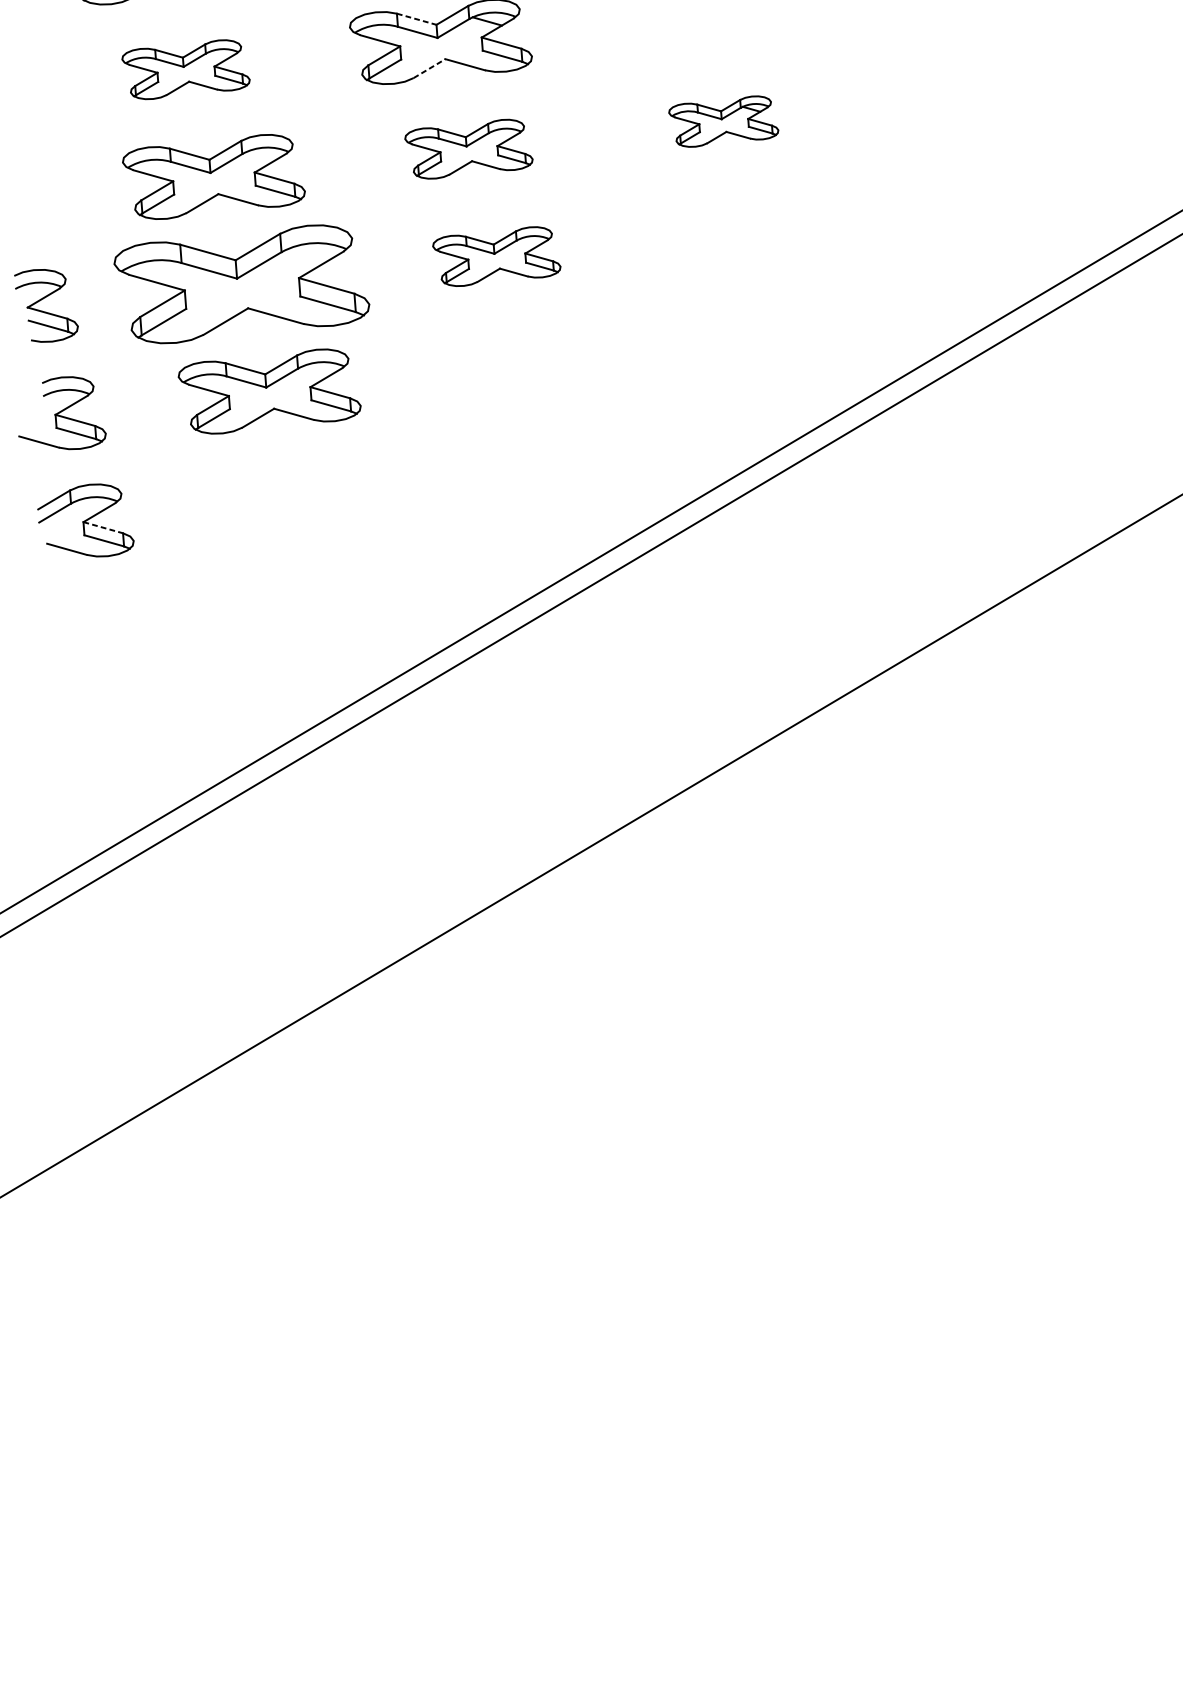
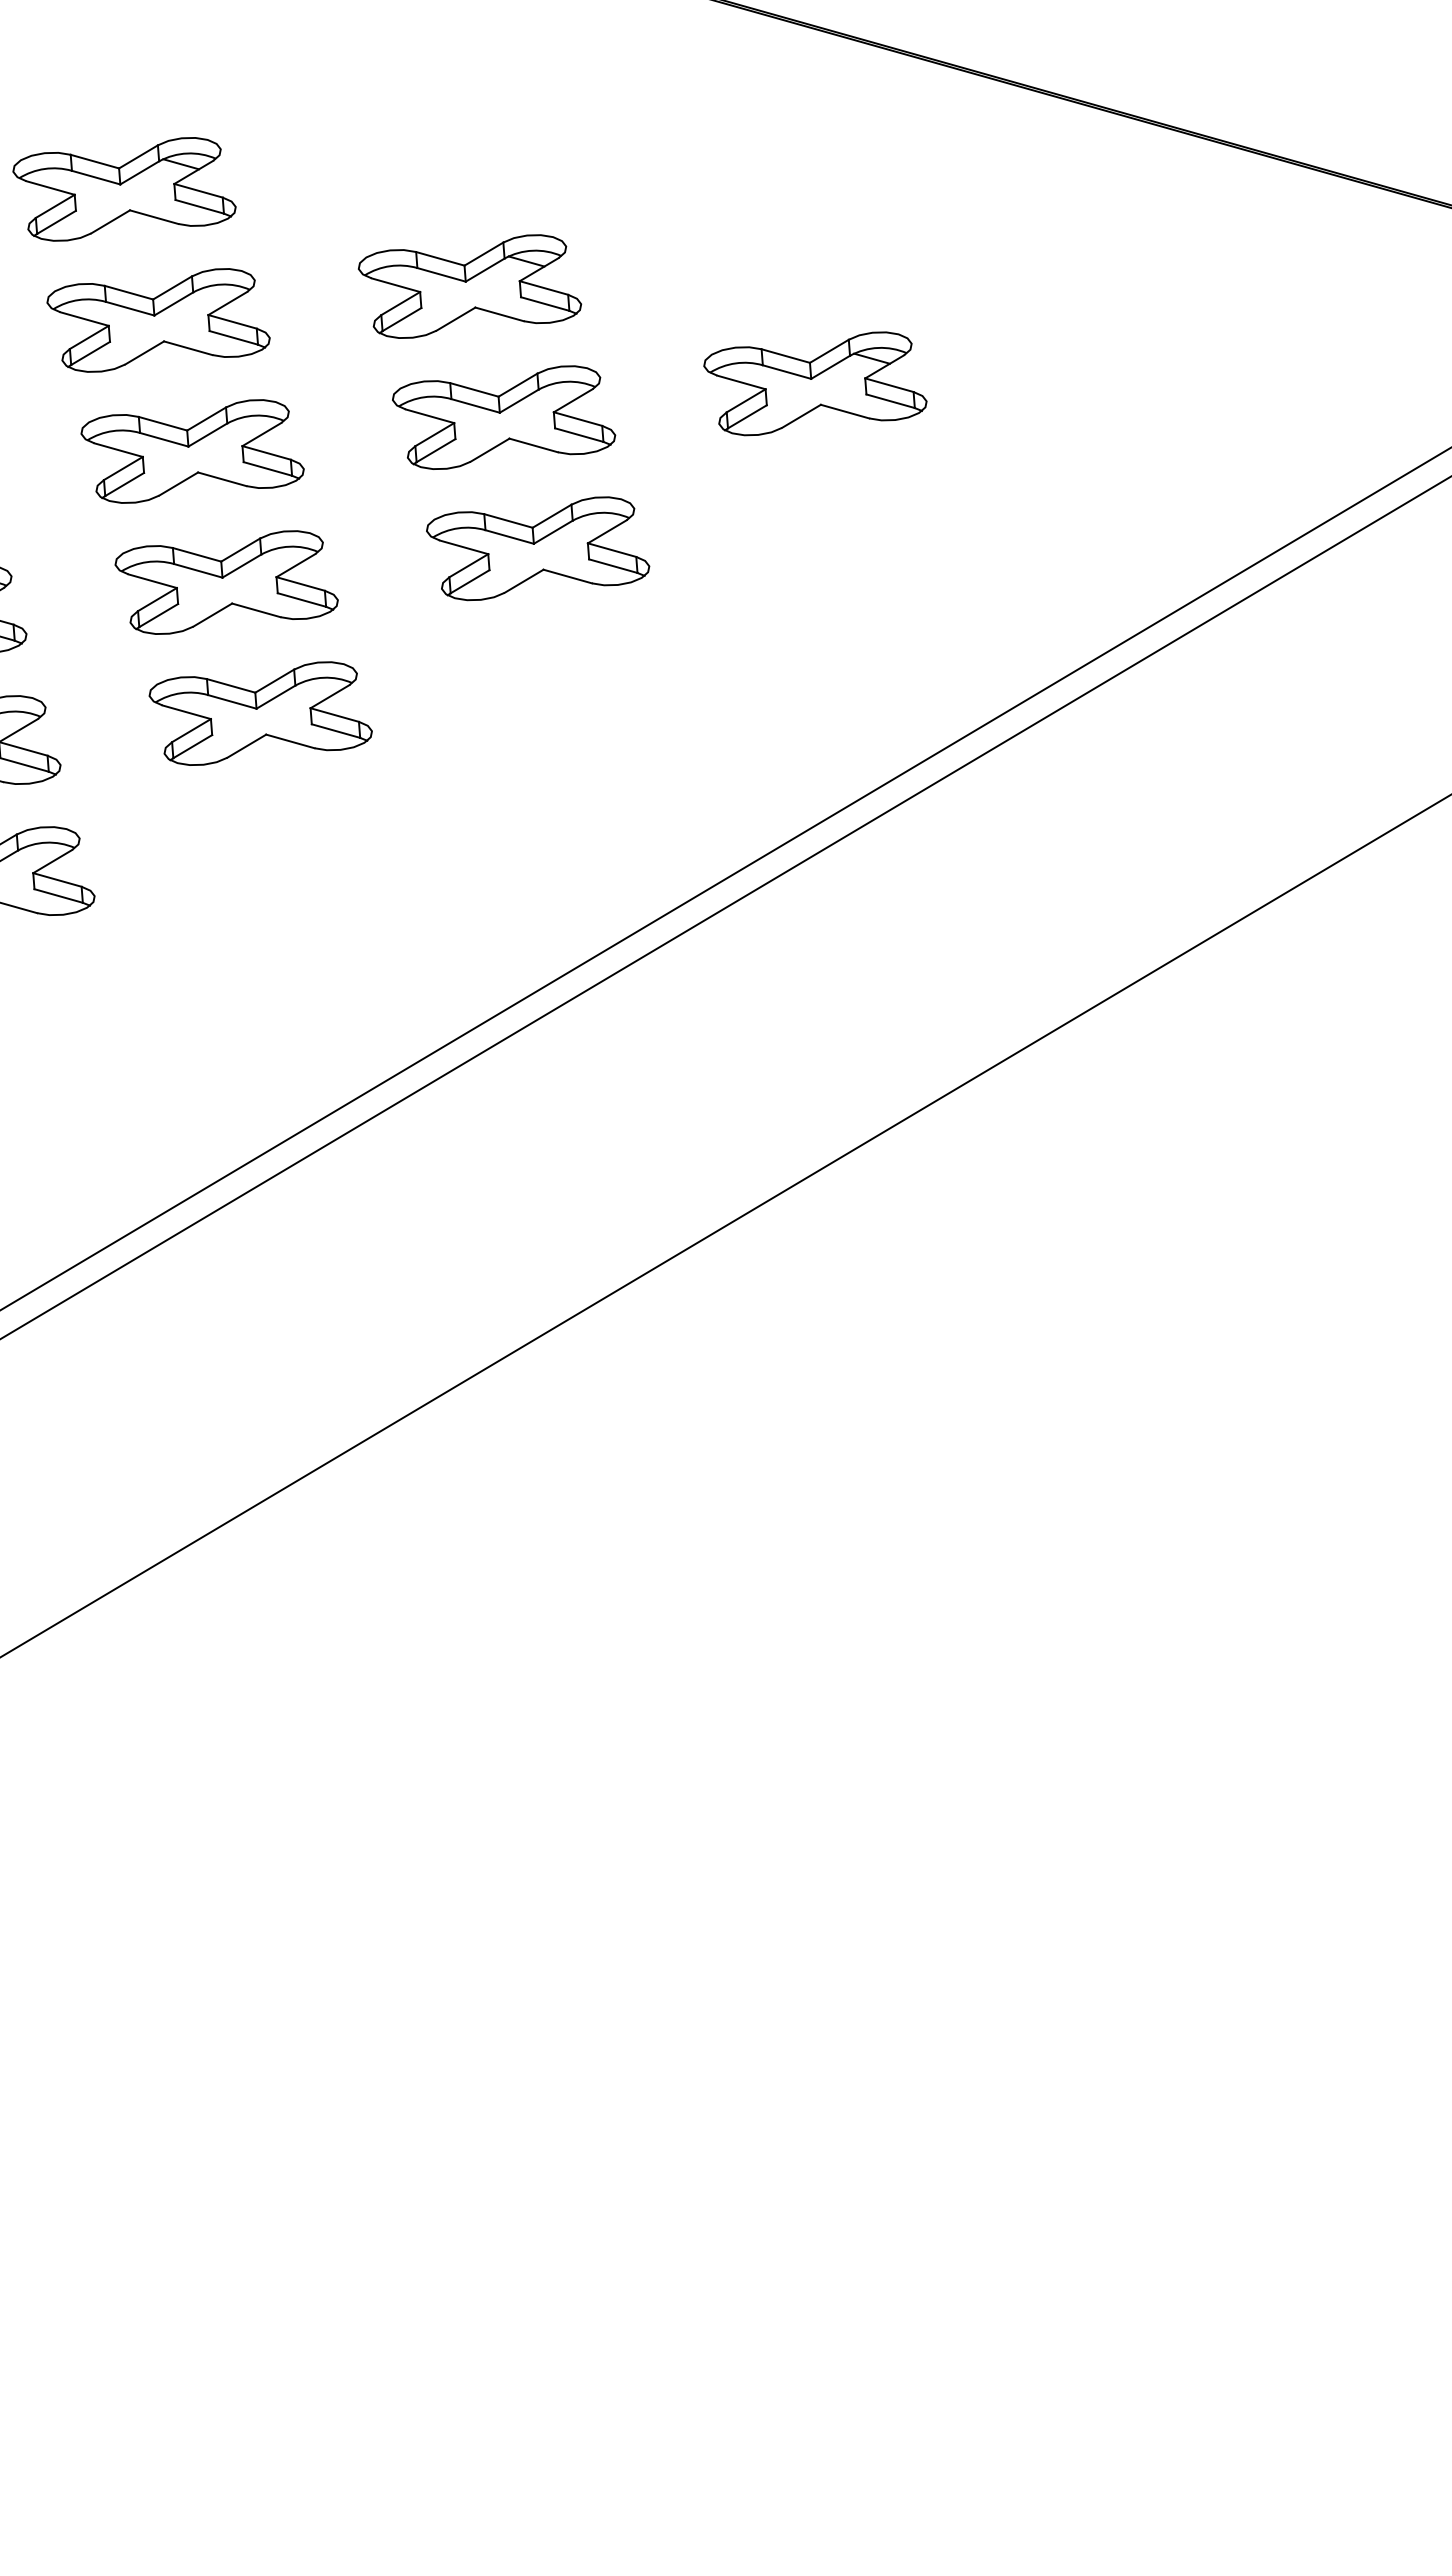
line: (416, 18) -> (440, 258), dashed -> solid
line: (429, 68) -> (456, 319), dashed -> solid
part: (185, 69) -> (158, 320), size x1.43
part: (723, 121) -> (815, 383), size x1.67
part: (469, 149) -> (504, 417), size x1.43
part: (497, 256) -> (538, 548), size x1.43
part: (241, 284) -> (226, 582), size x0.71
line: (103, 528) -> (57, 880), dashed -> solid

